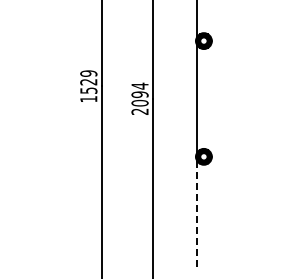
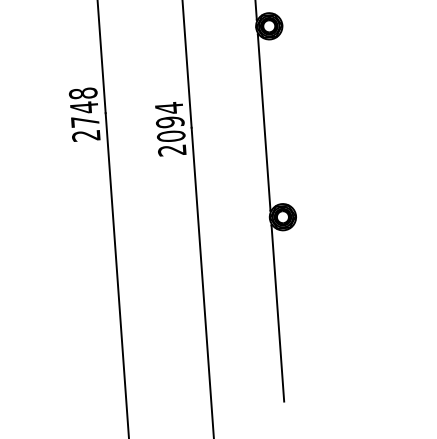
text: (88, 86) -> (84, 114), 1529 -> 2748
line: (196, 215) -> (277, 314), dashed -> solid

